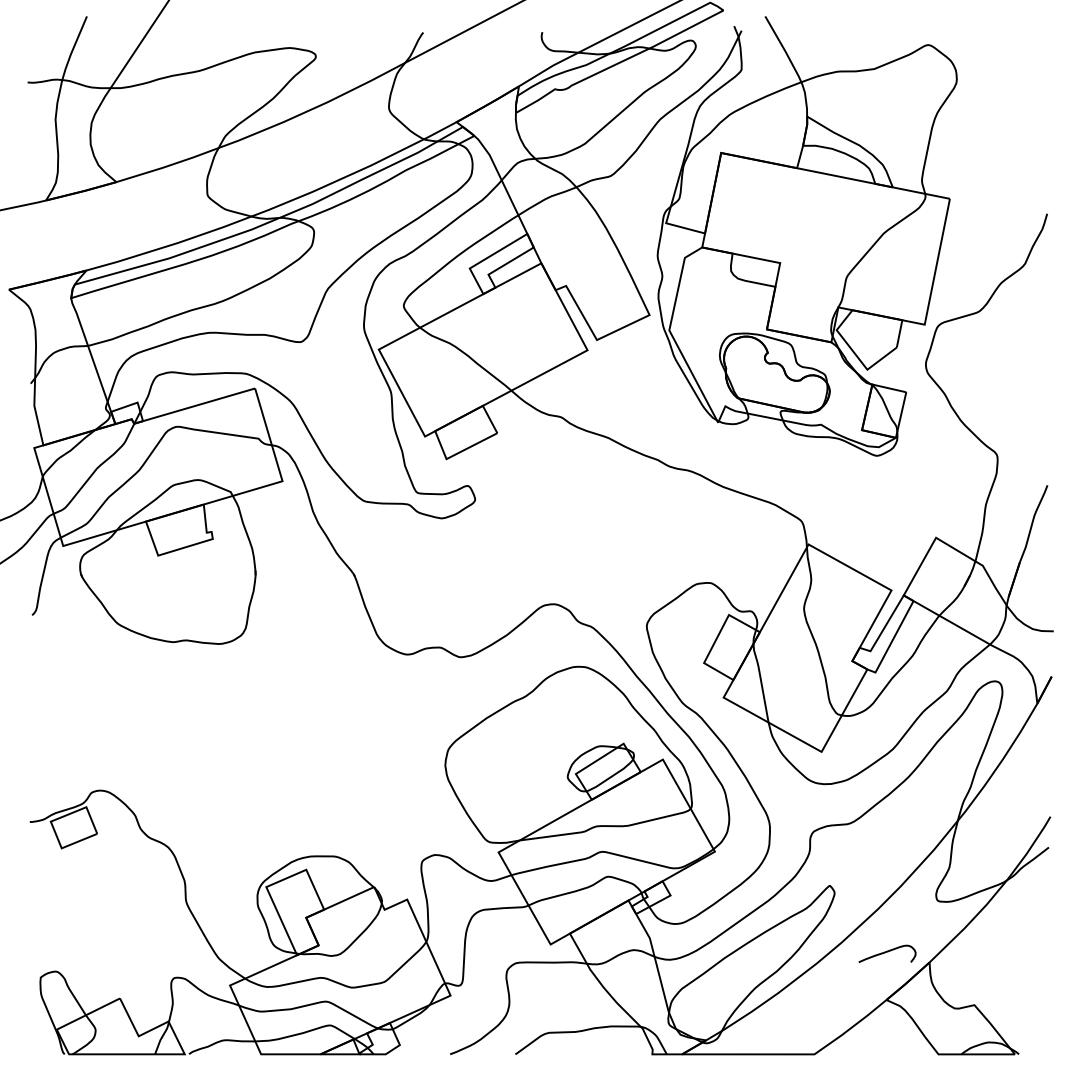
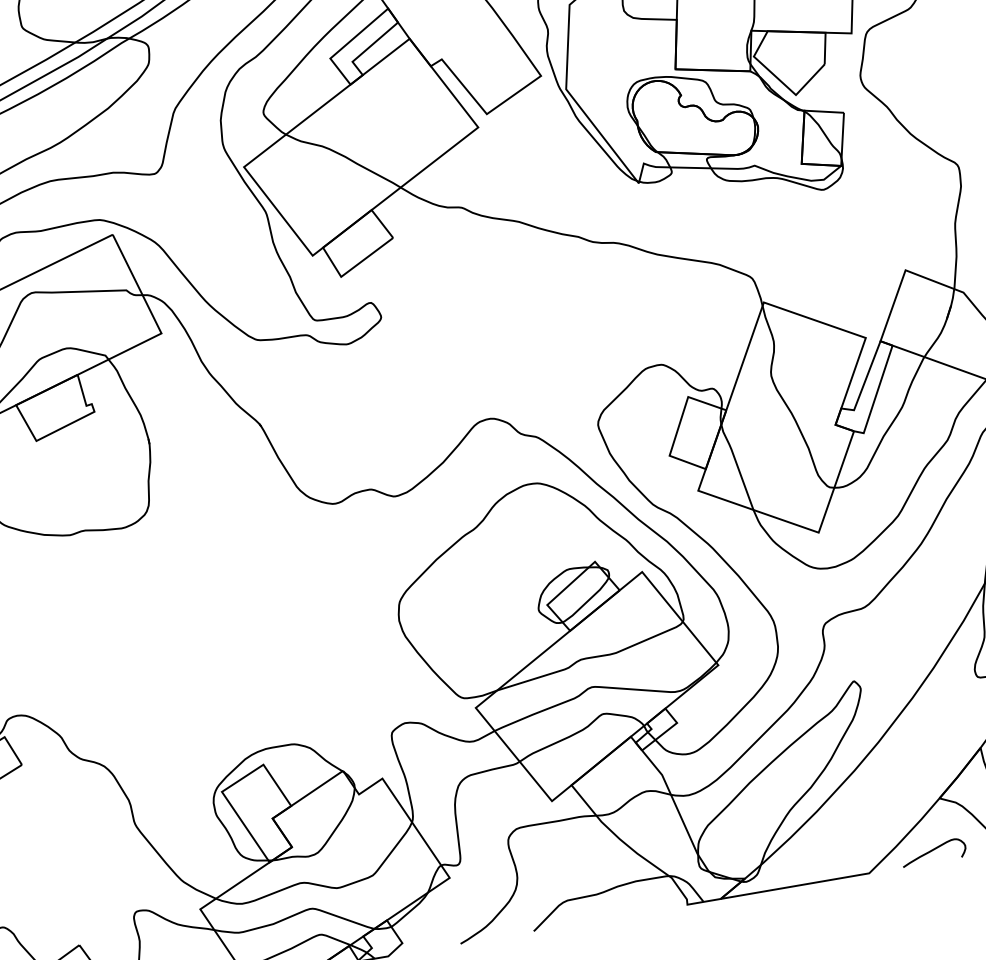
curve: (887, 952) -> (933, 850), moved

